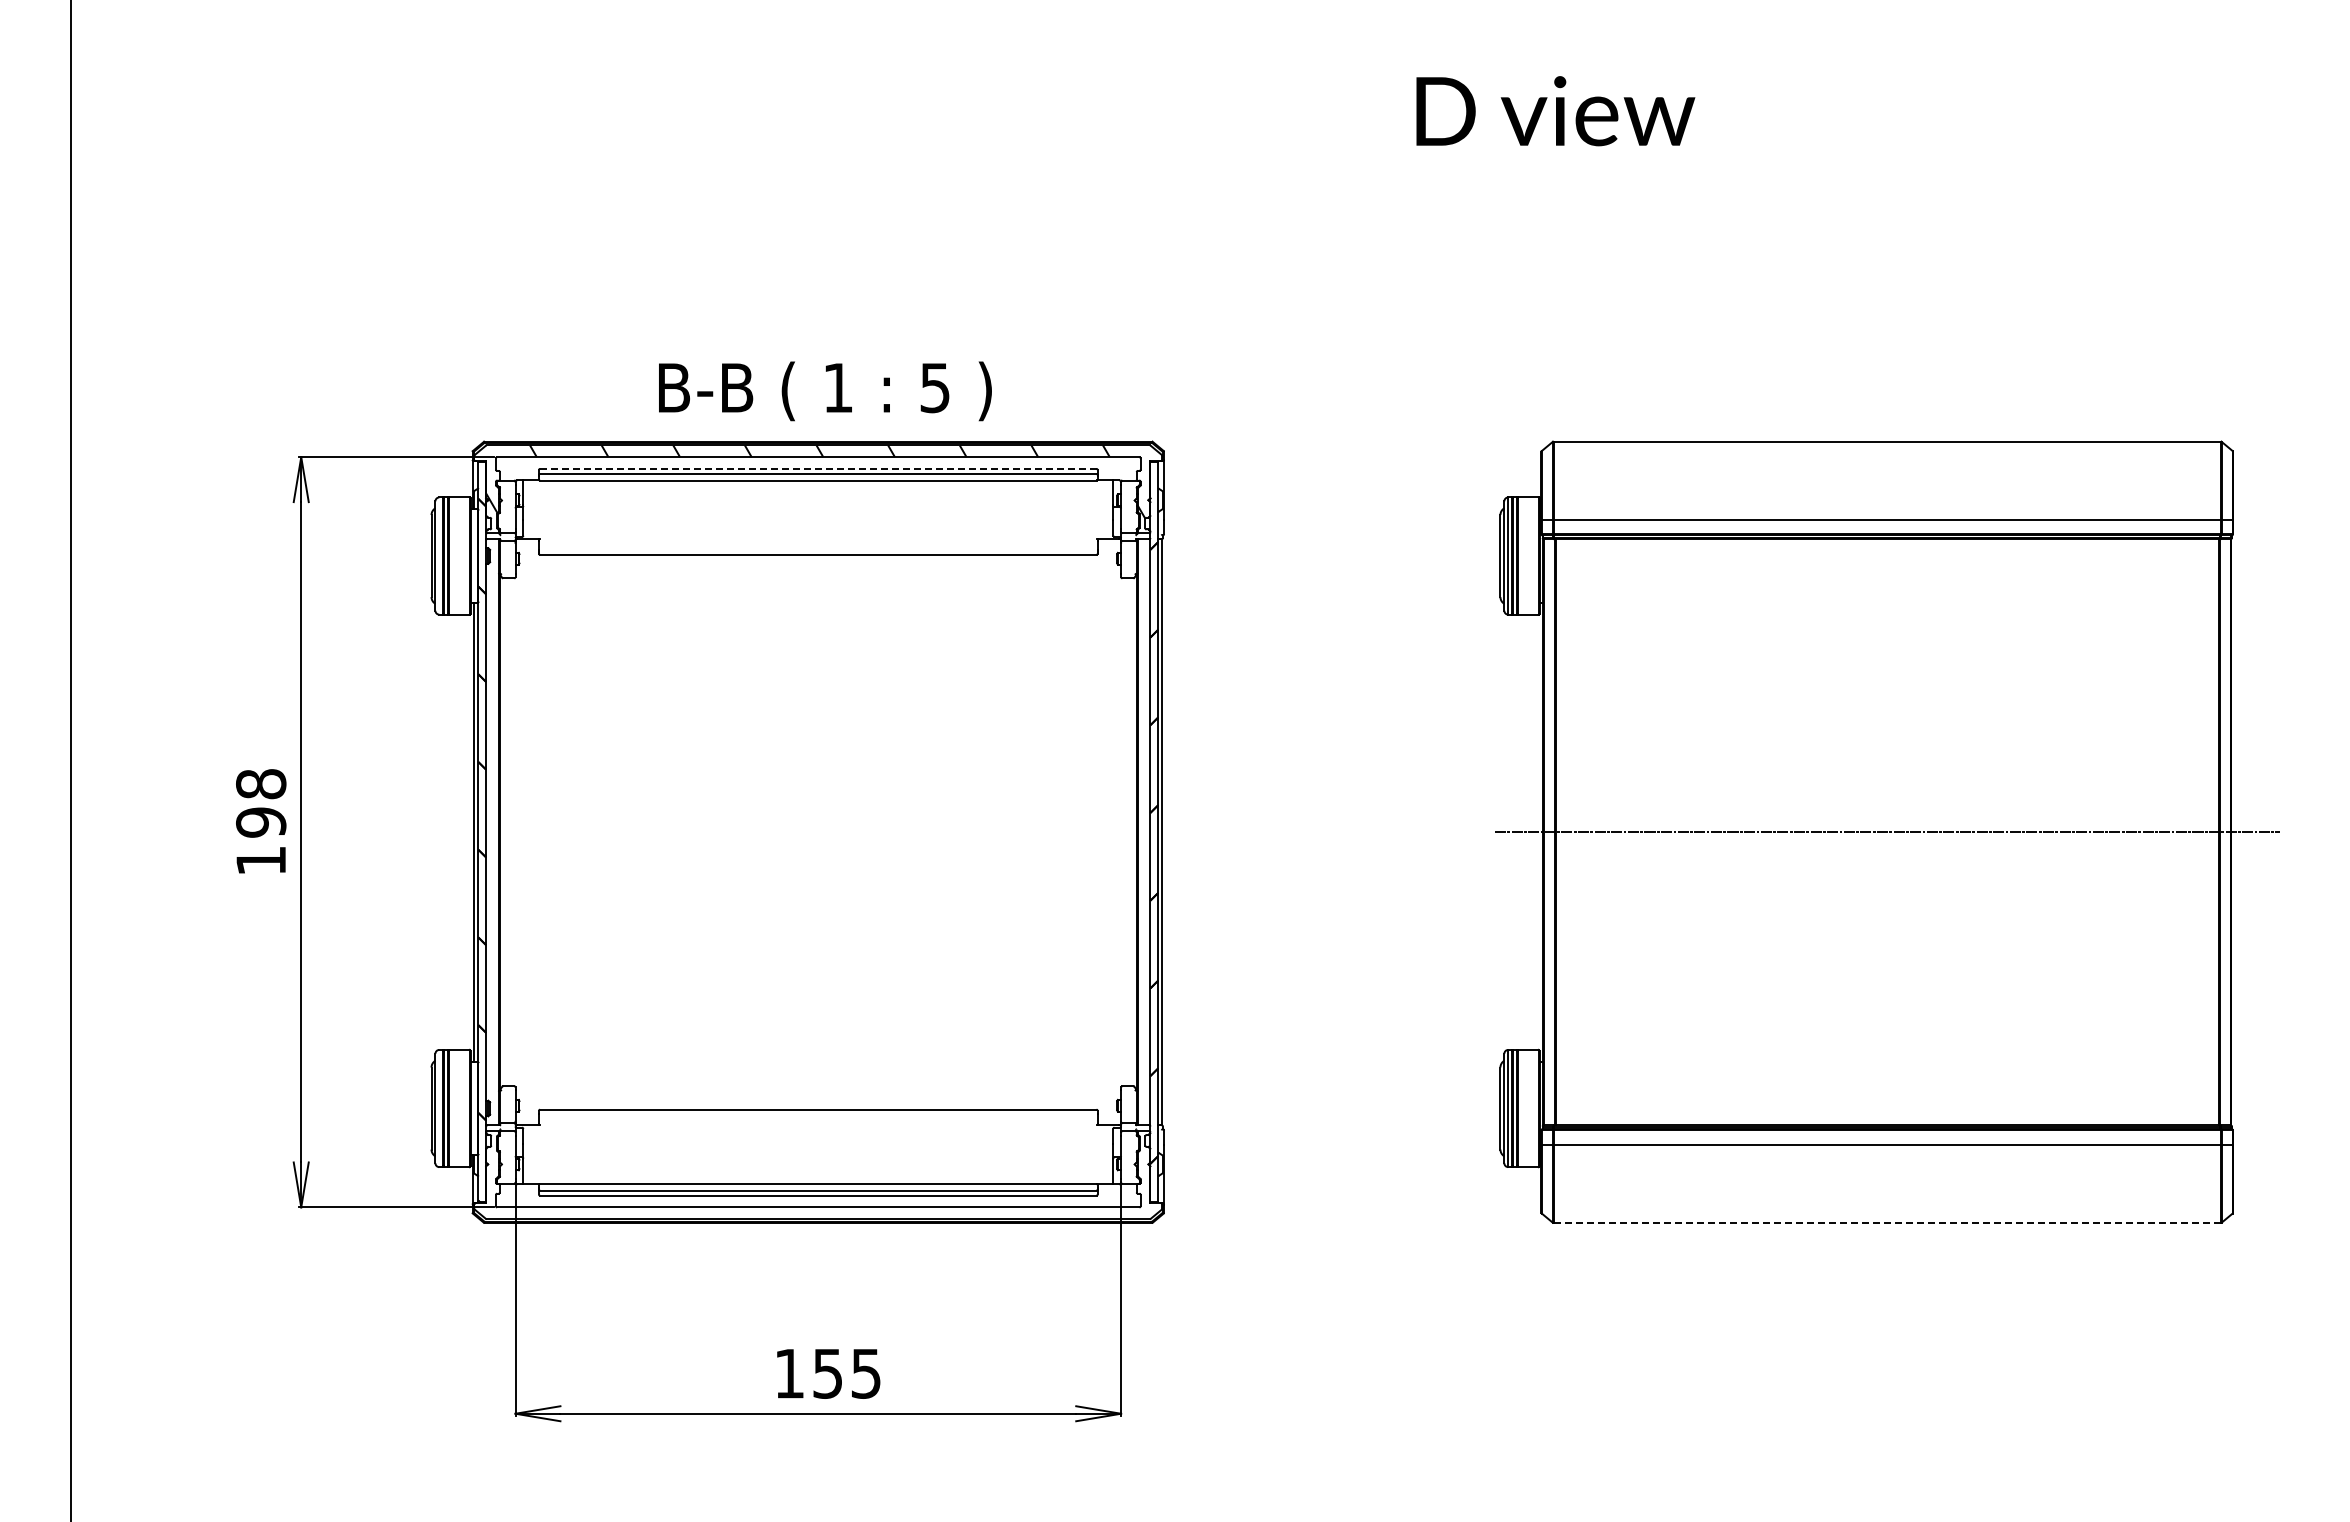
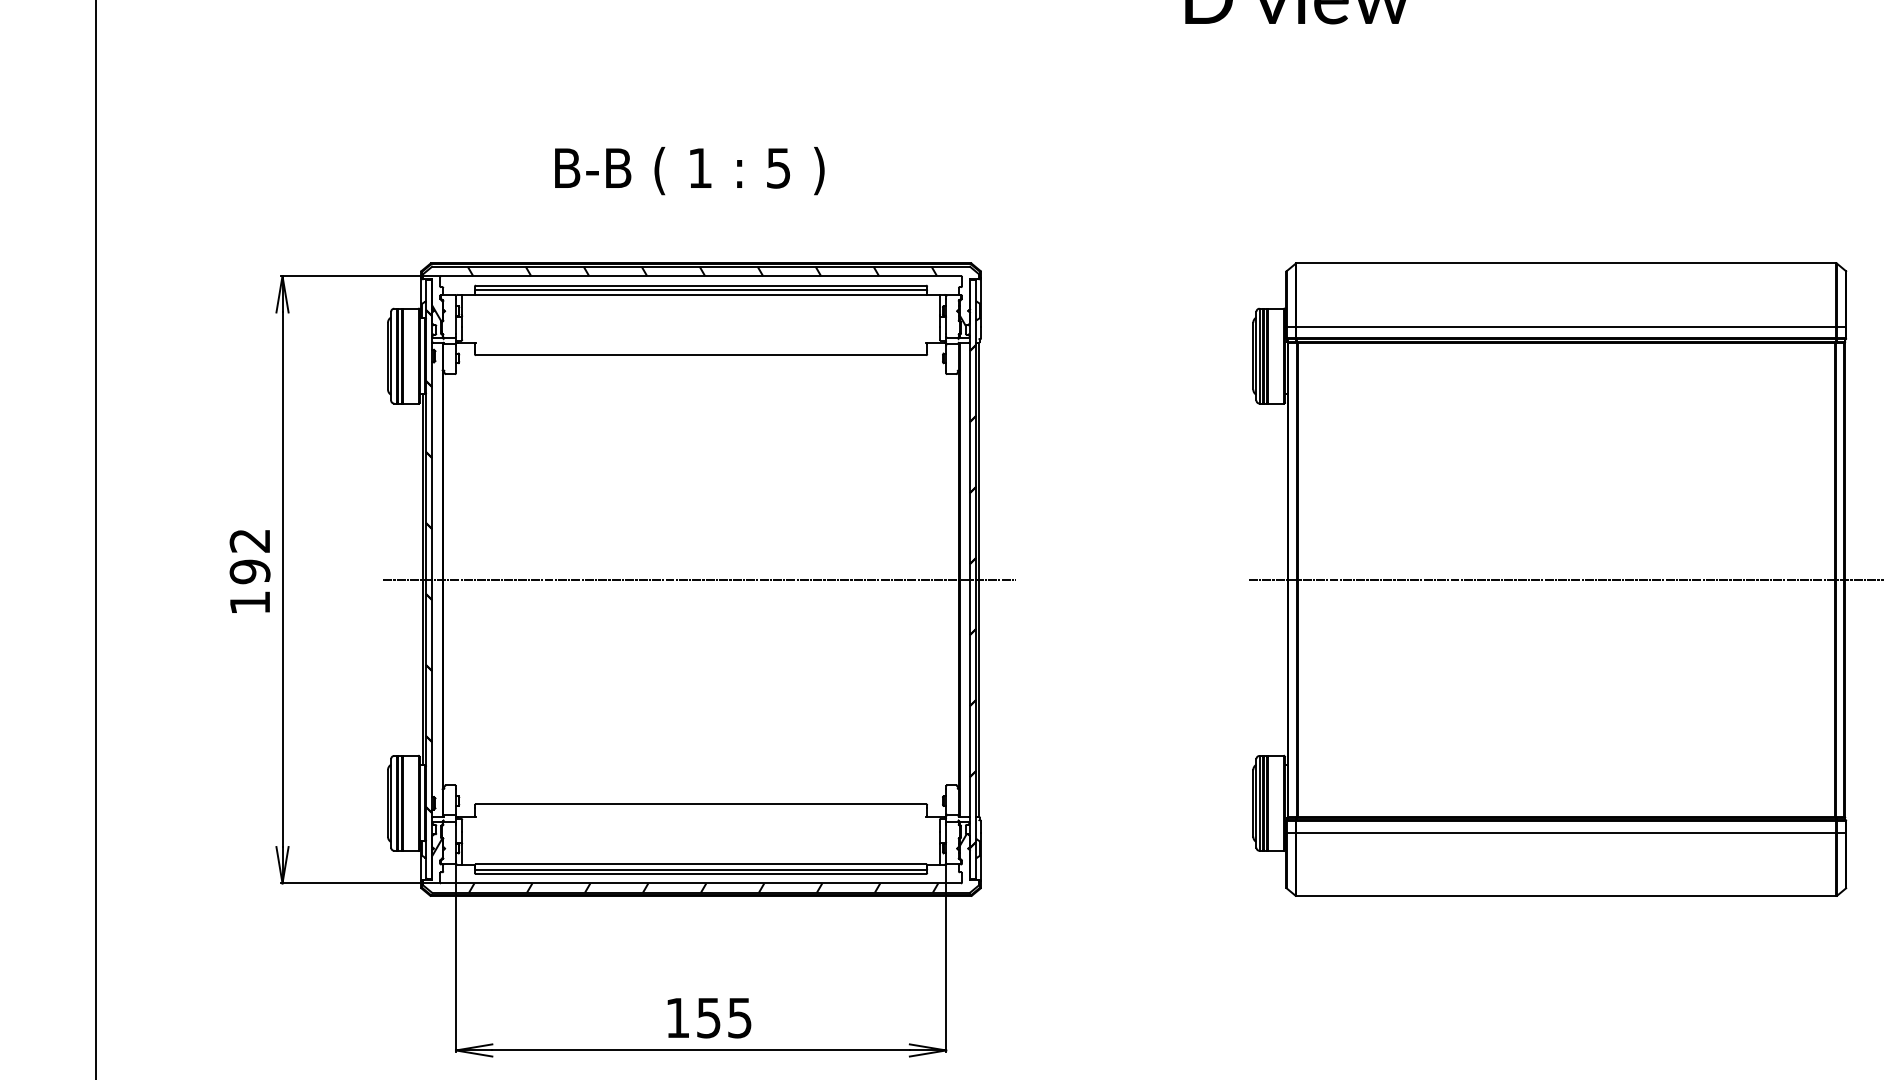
text: (825, 391) -> (689, 171), moved
line: (817, 468) -> (700, 285), dashed -> solid
text: (261, 784) -> (250, 541), 198 -> 192
line: (816, 832) -> (699, 579), added
hatch: (816, 1182) -> (699, 863), added
line: (1887, 1223) -> (1566, 896), dashed -> solid

